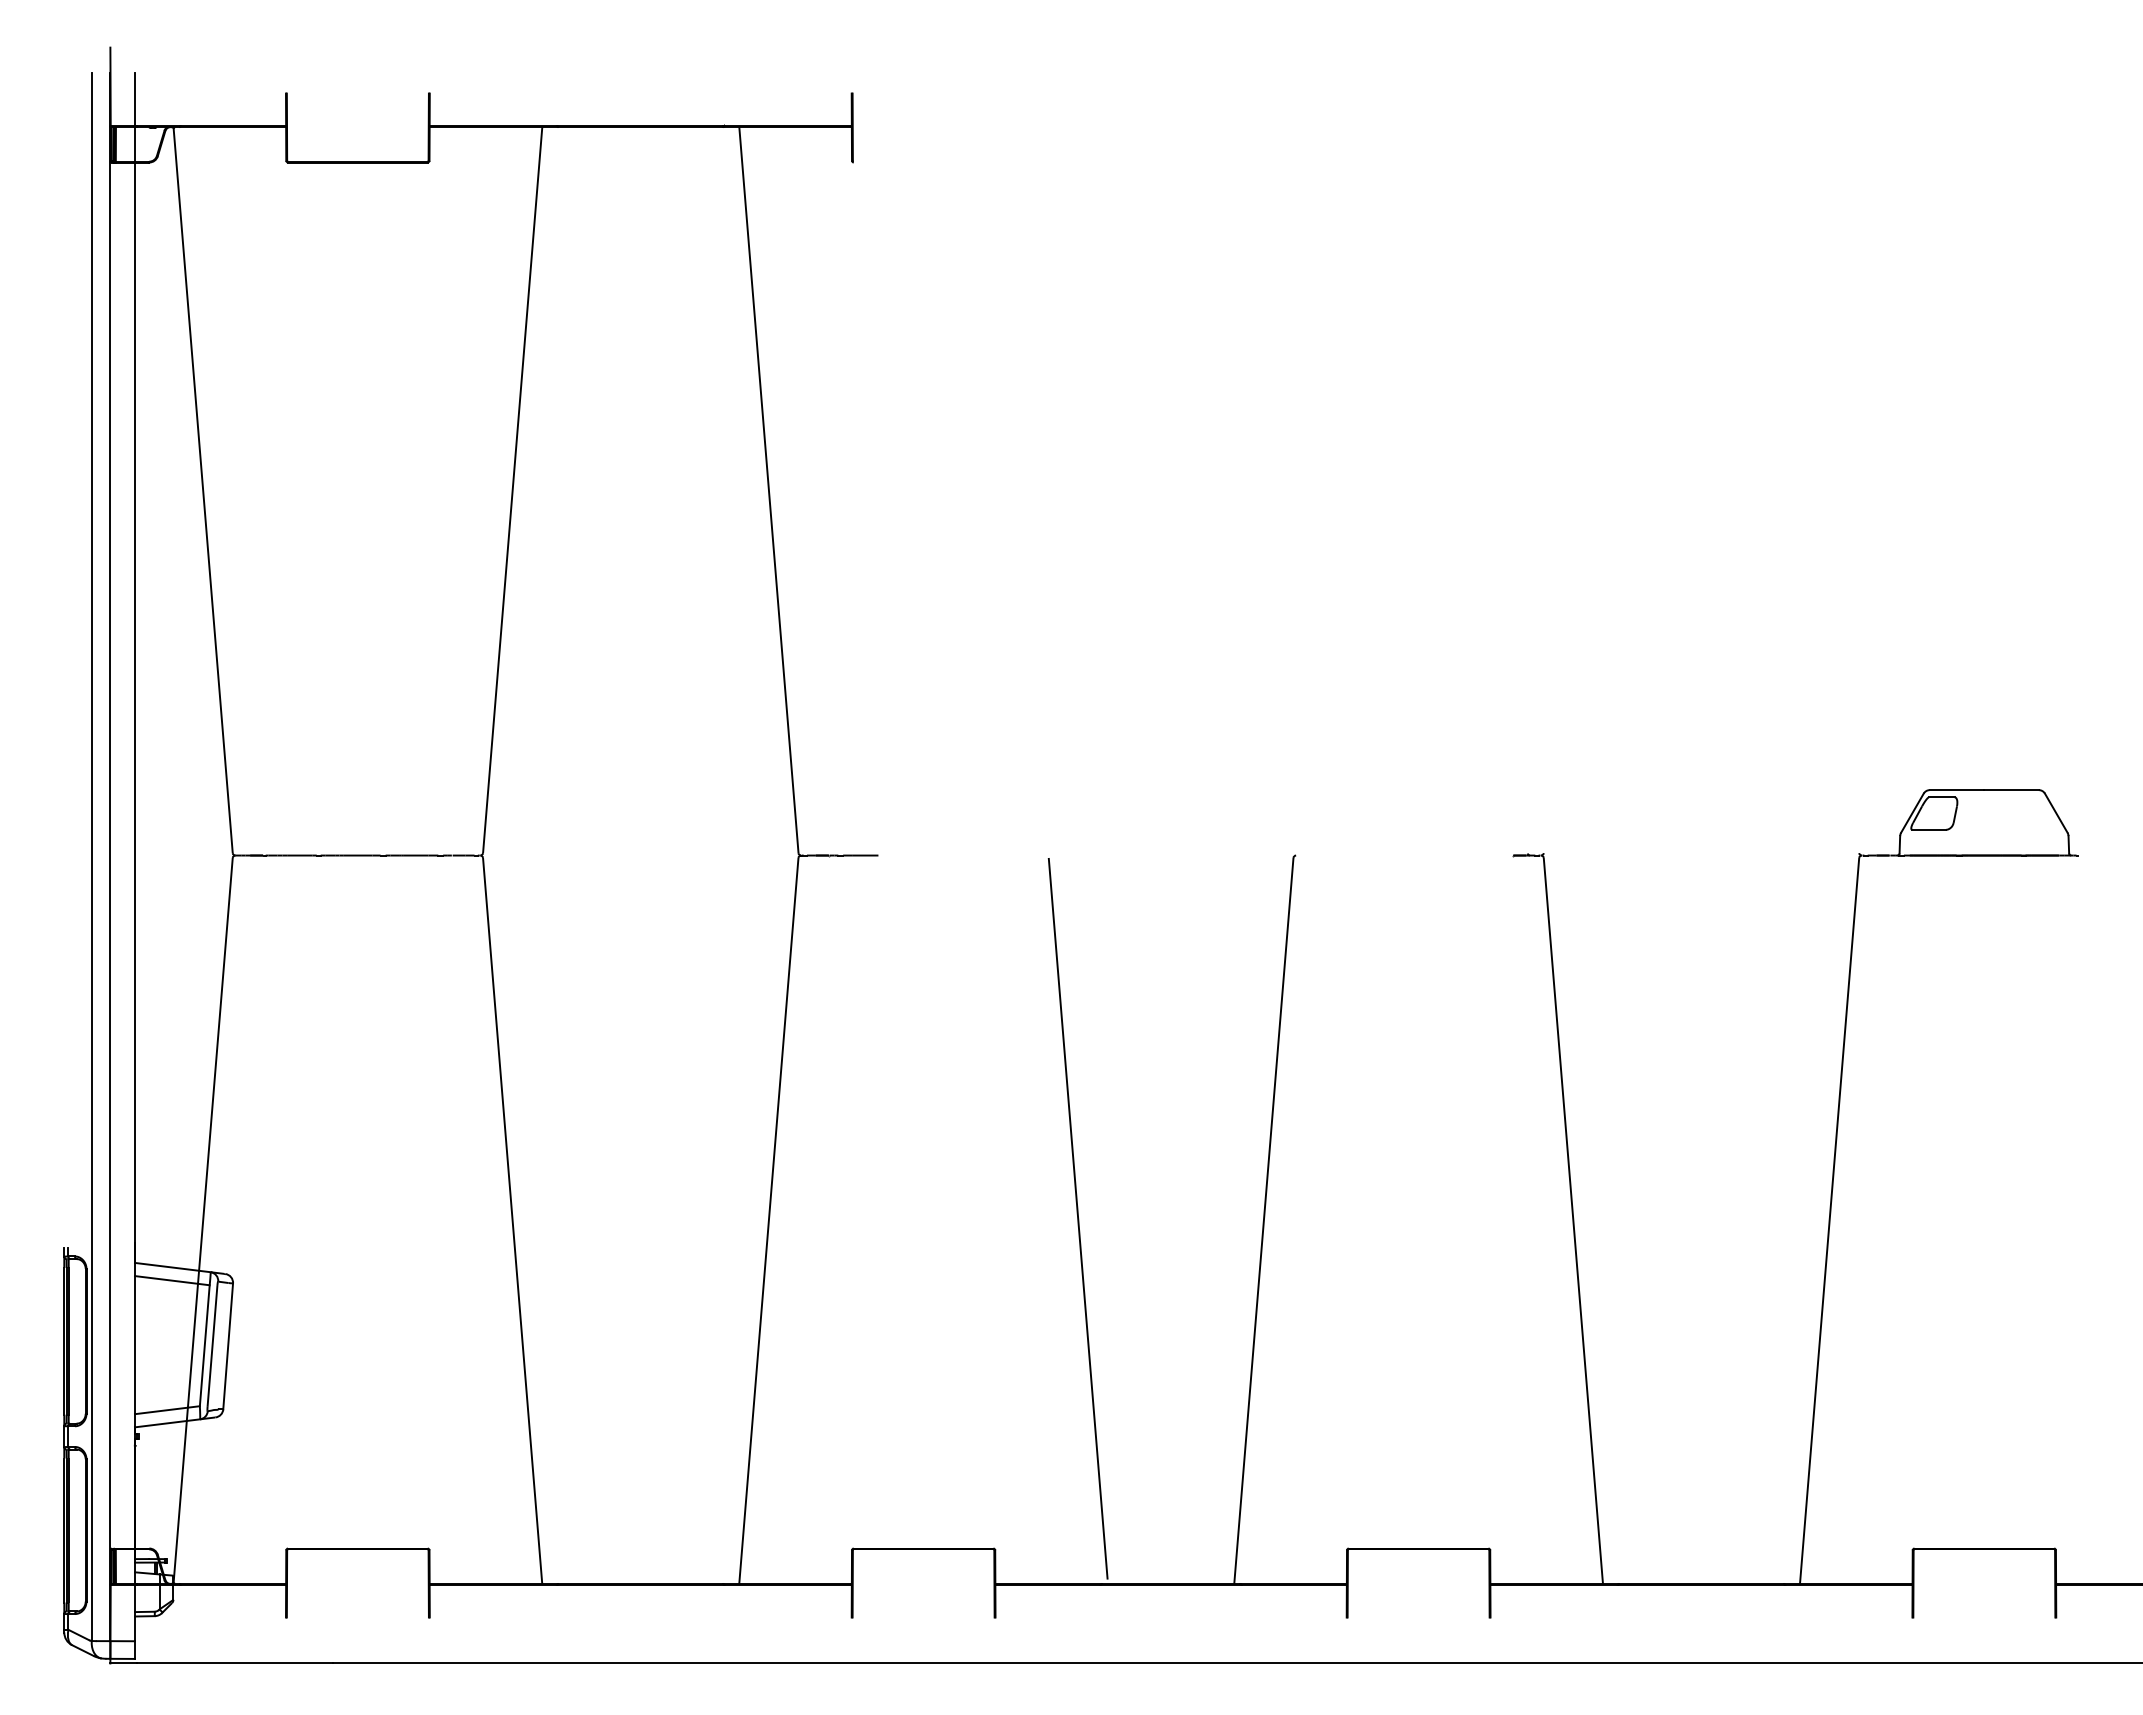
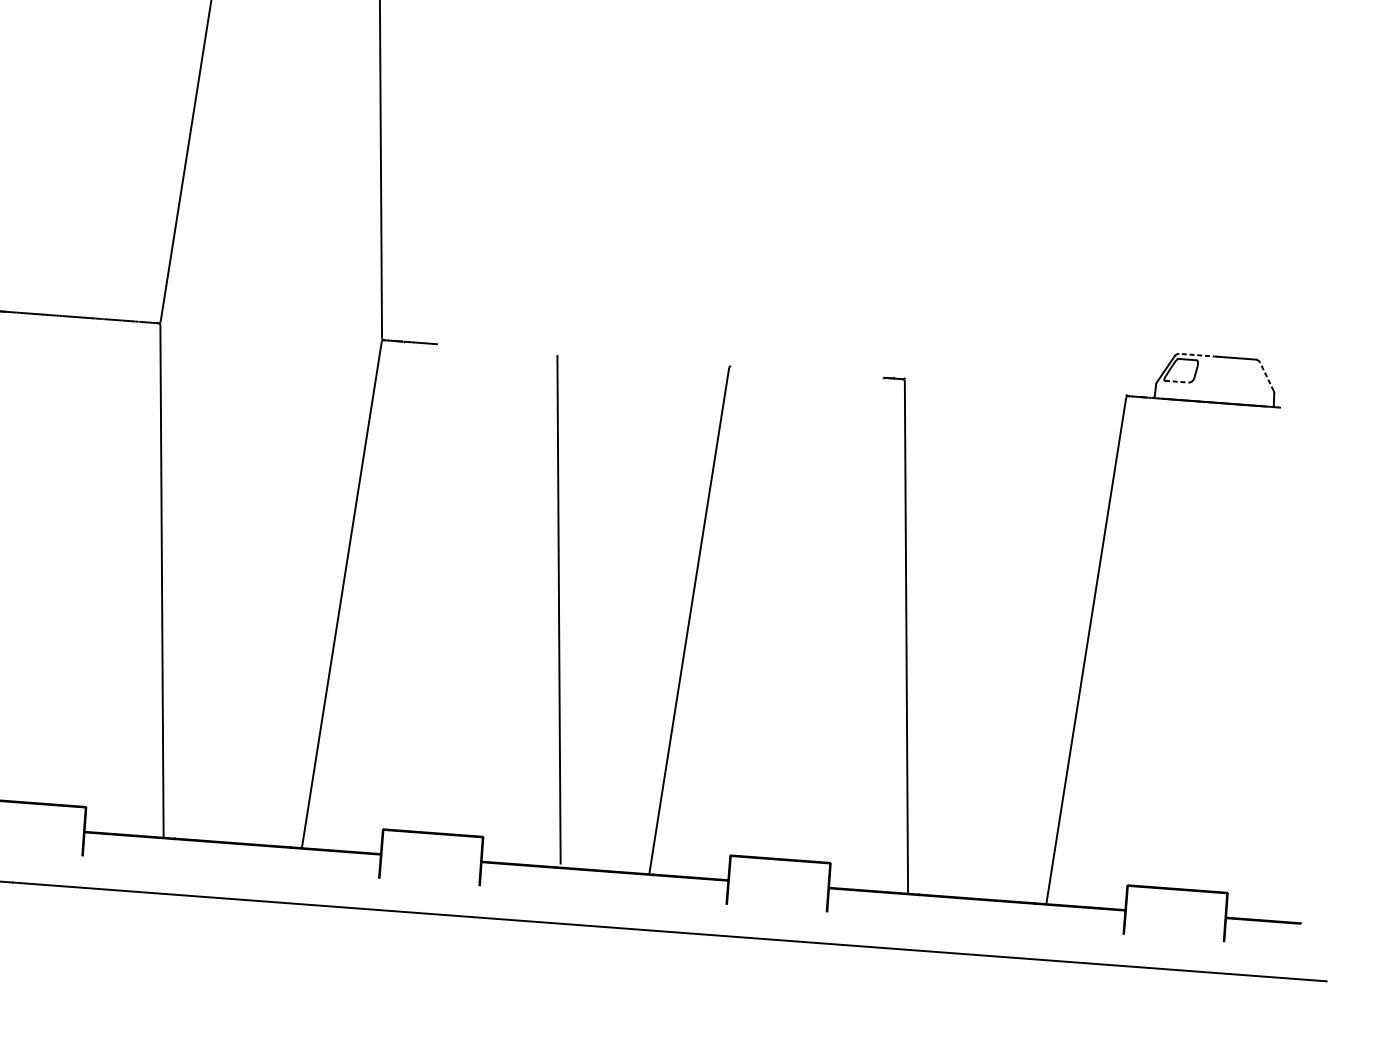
line: (1956, 790) -> (1198, 355), solid -> dashed
line: (2056, 813) -> (1267, 376), solid -> dashed
line: (1929, 829) -> (1177, 381), solid -> dashed

